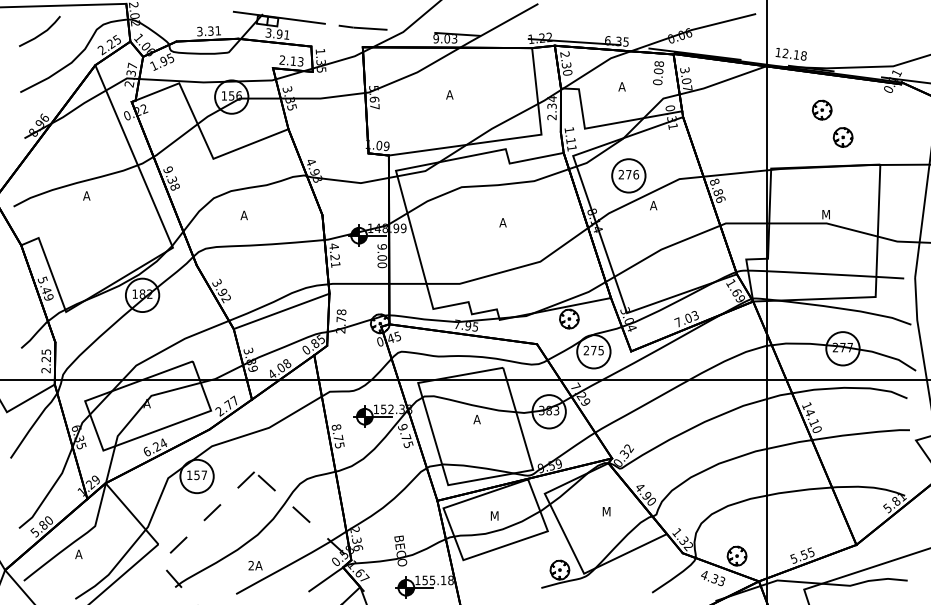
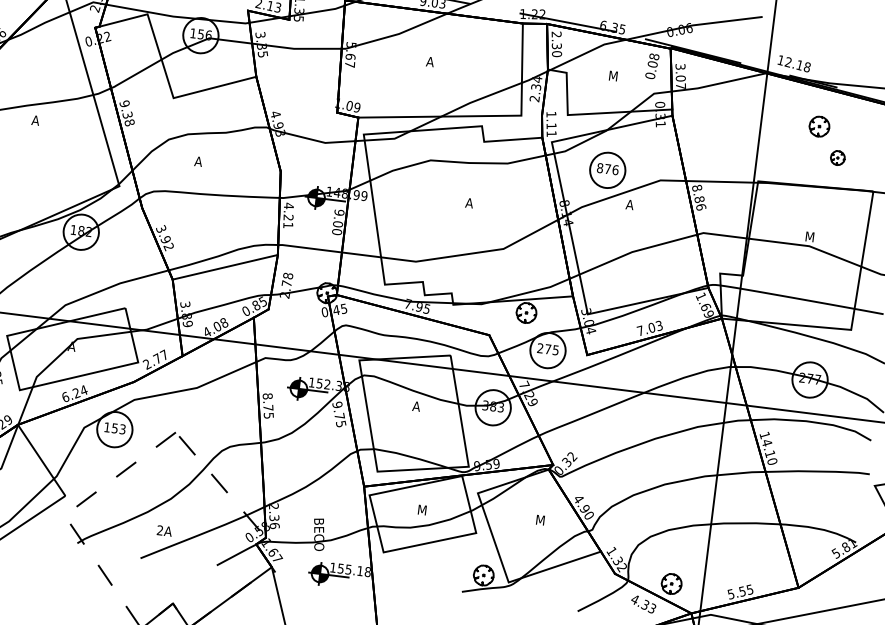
text: (622, 86) -> (612, 75), A -> M
part: (842, 137) -> (837, 158), size x0.7
text: (621, 174) -> (600, 167), 276 -> 876
text: (204, 475) -> (122, 429), 157 -> 153

